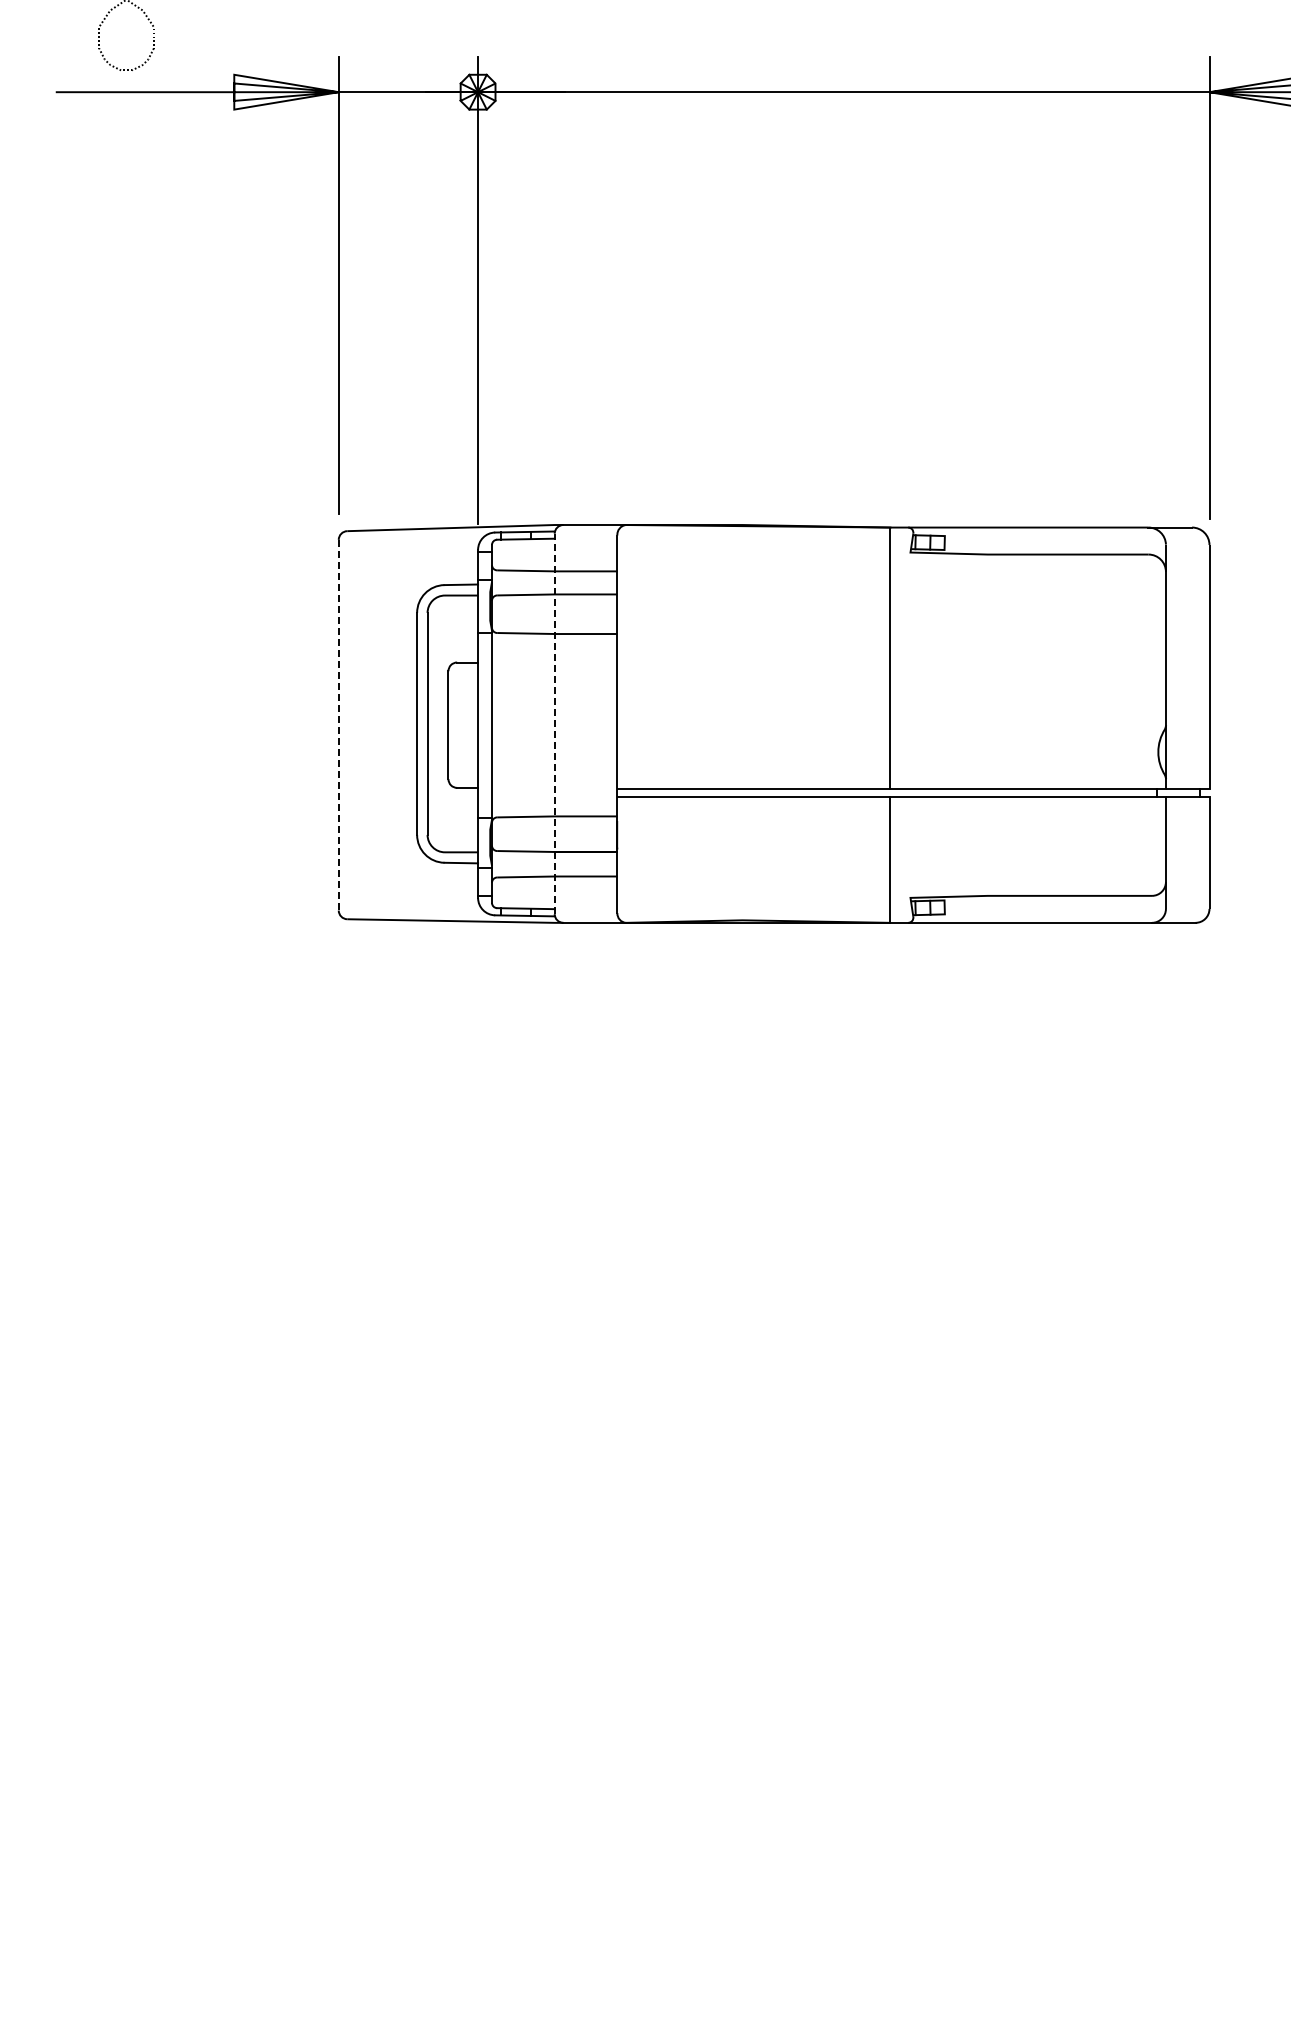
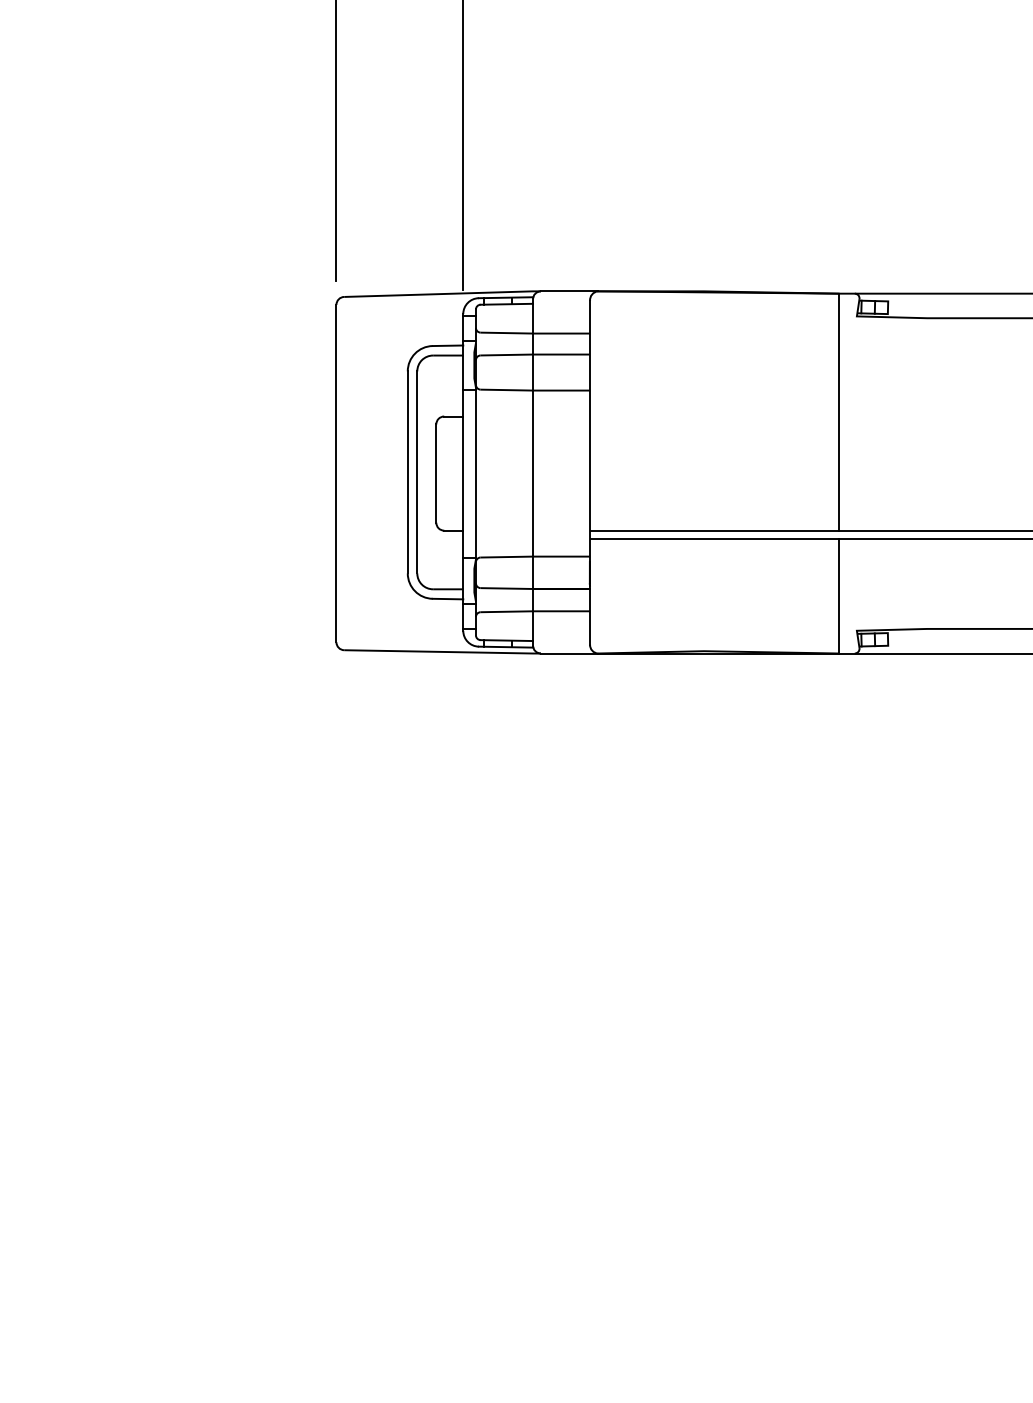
line: (554, 723) -> (532, 472), dashed -> solid
line: (338, 725) -> (336, 473), dashed -> solid

